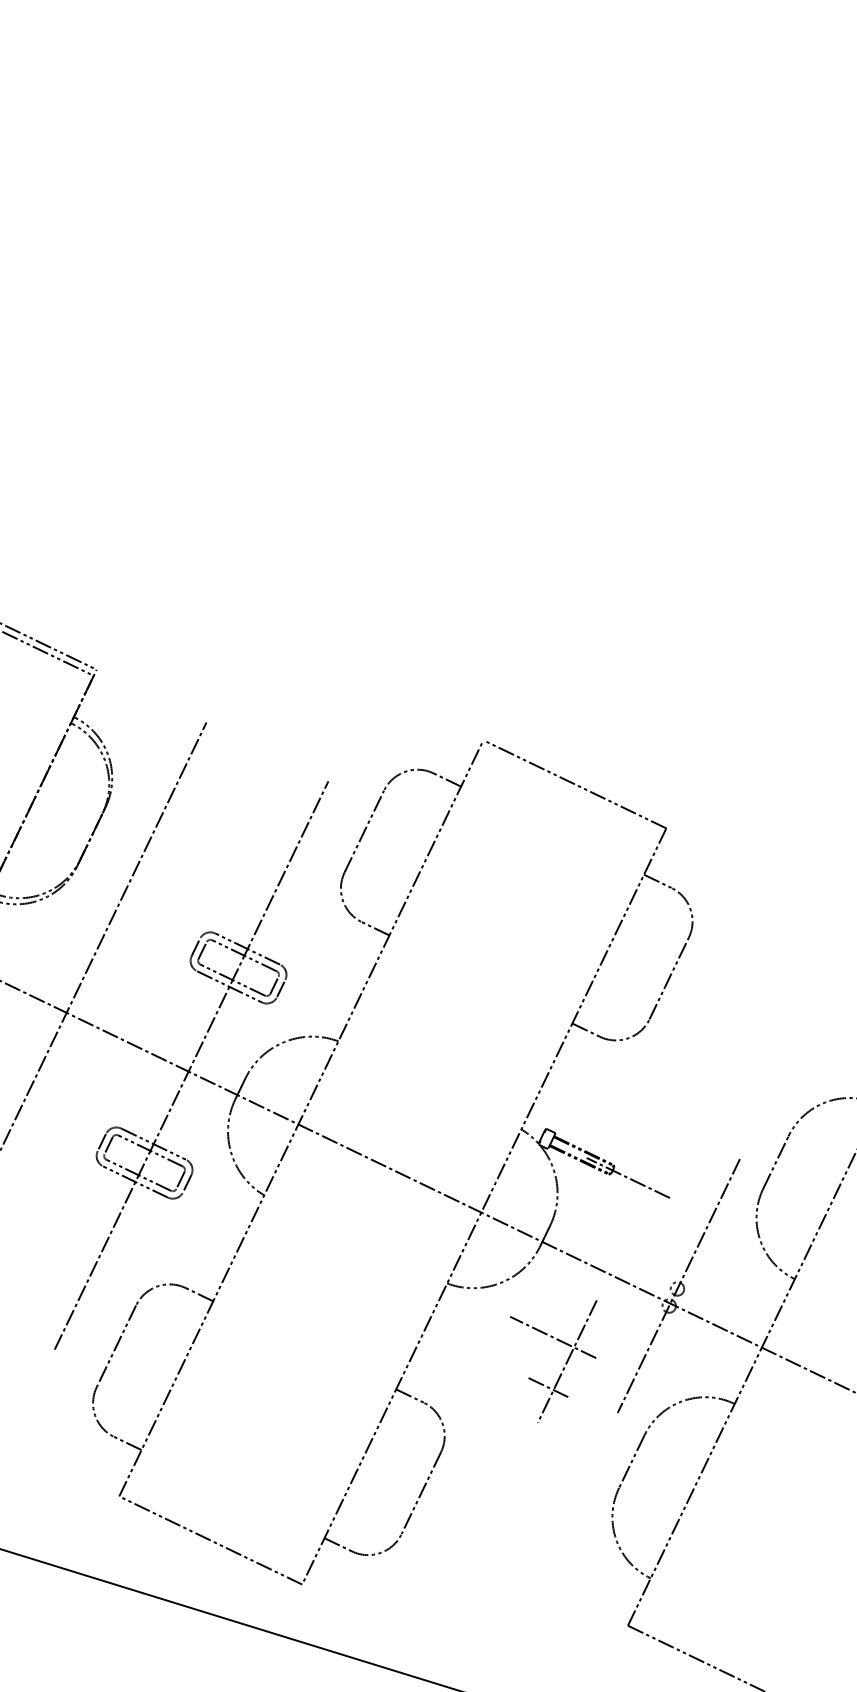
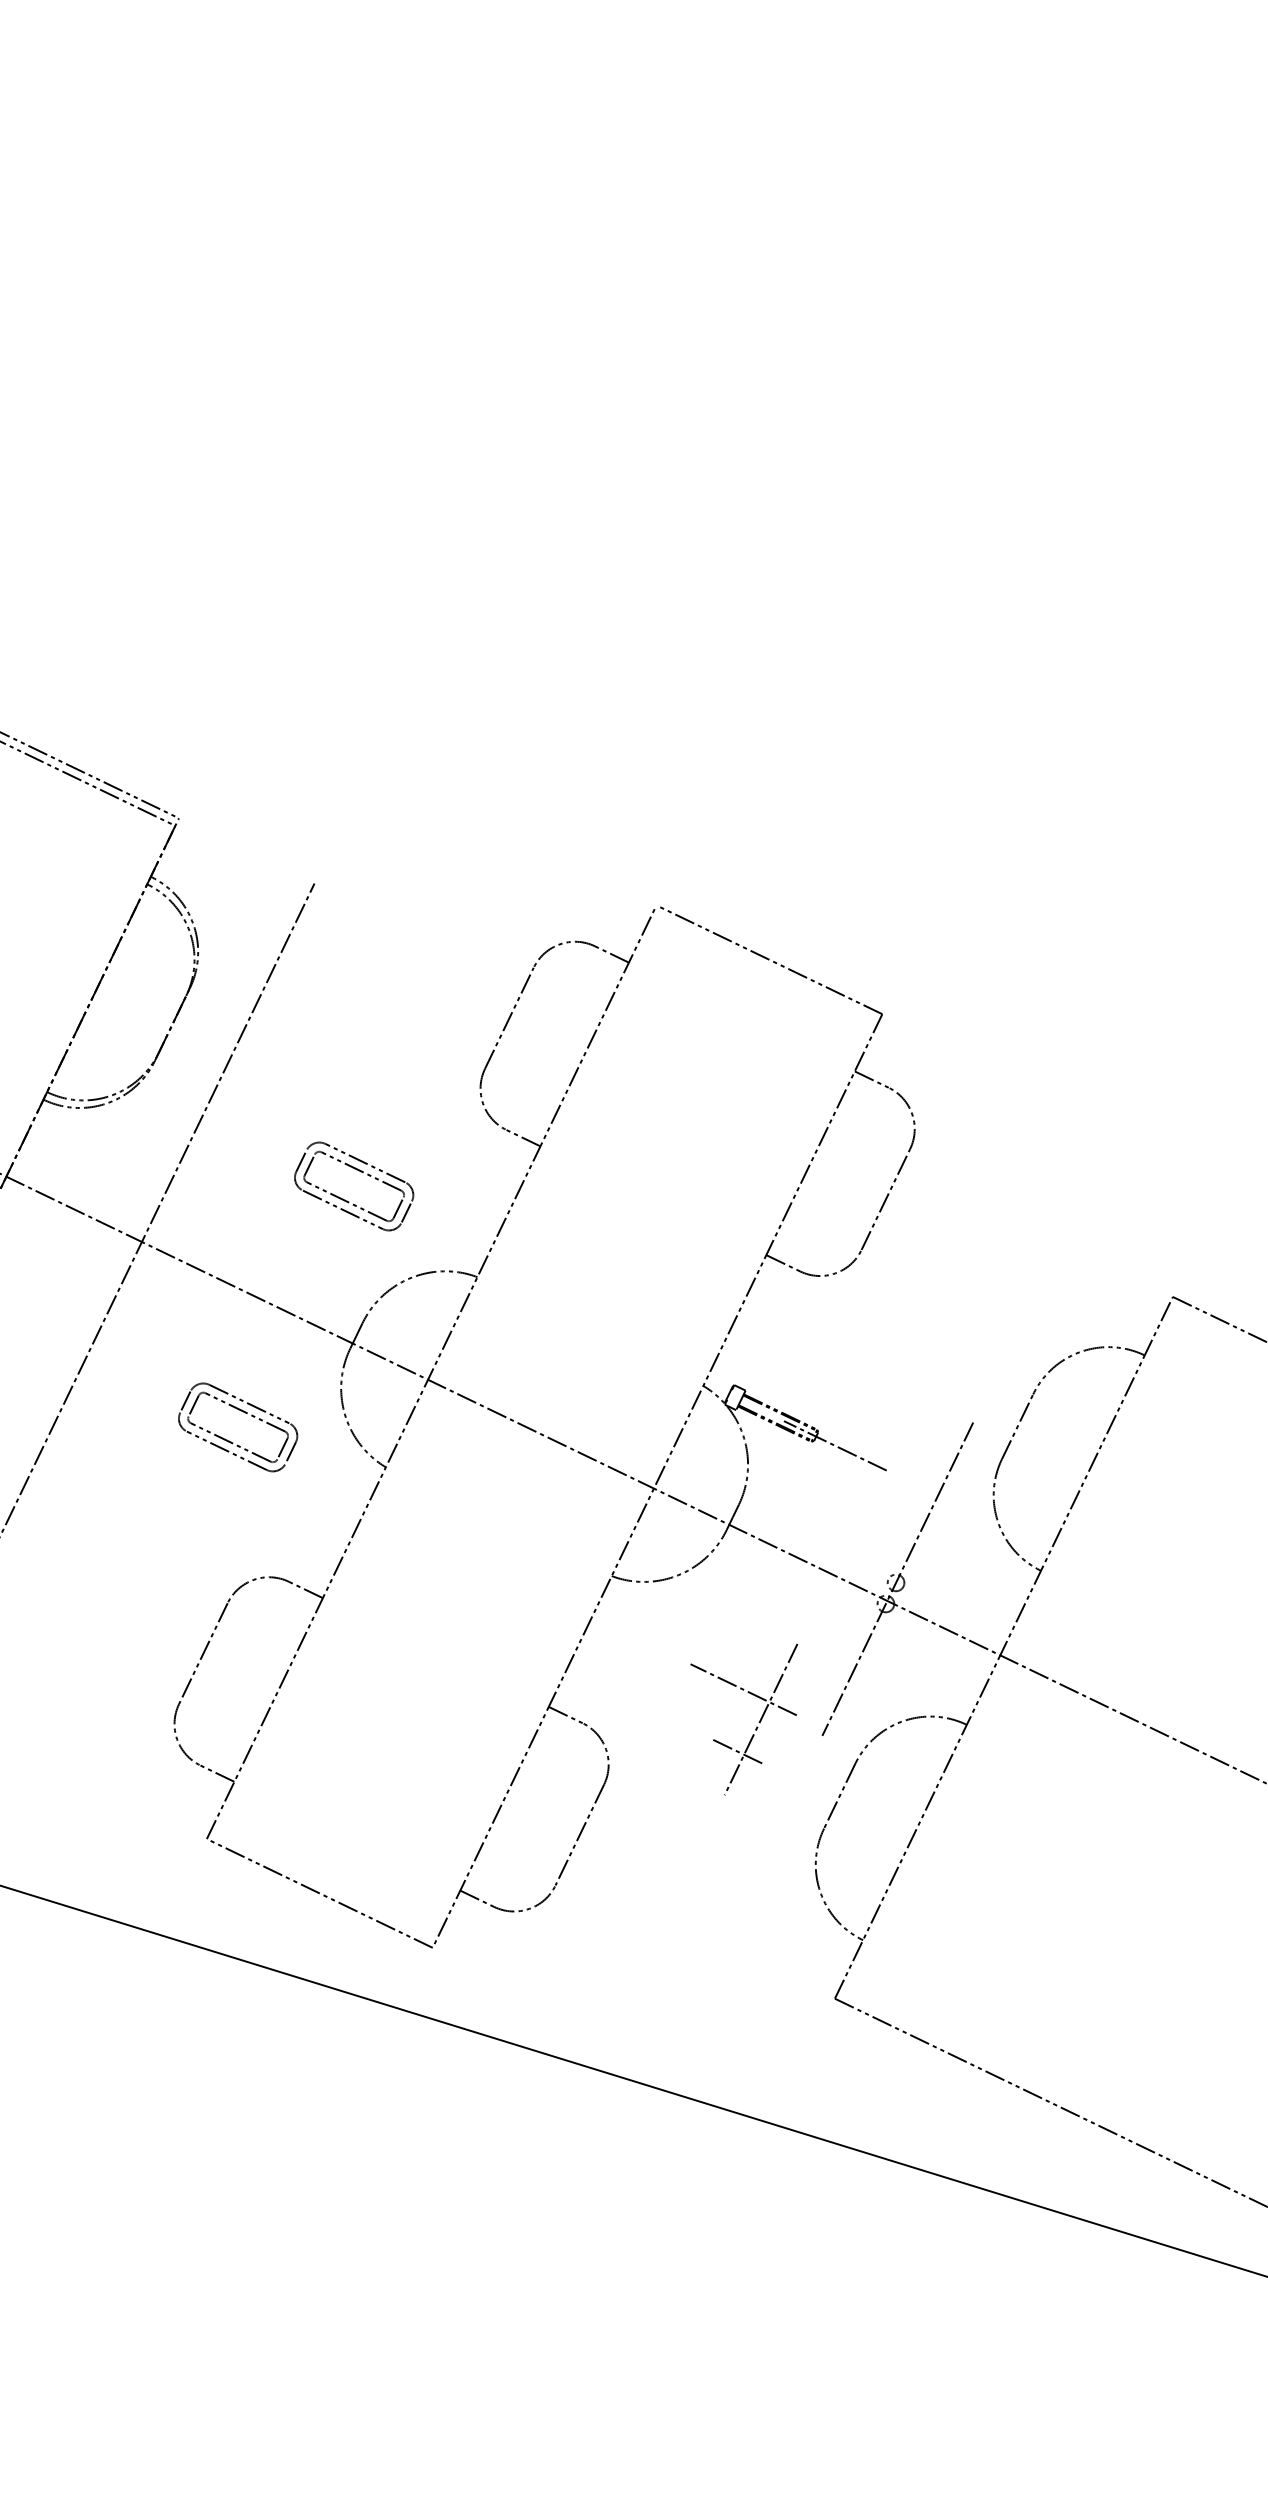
line: (191, 1065) -> (296, 1306), removed
part: (563, 1367) -> (756, 1726), moved

